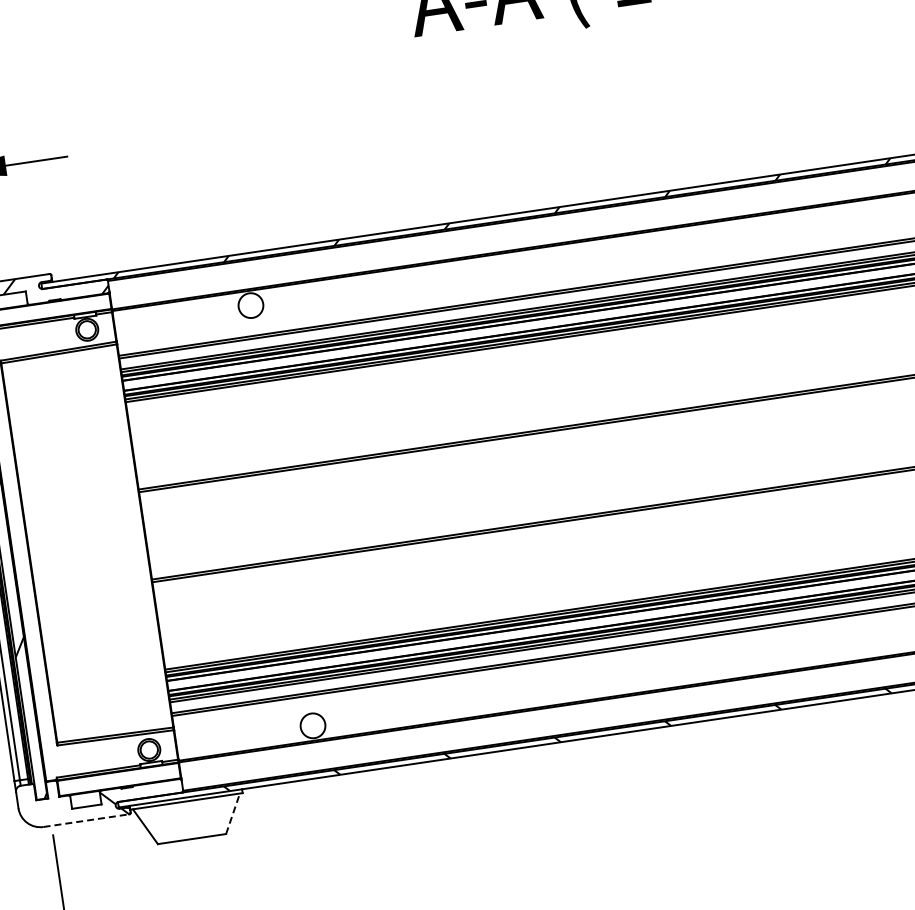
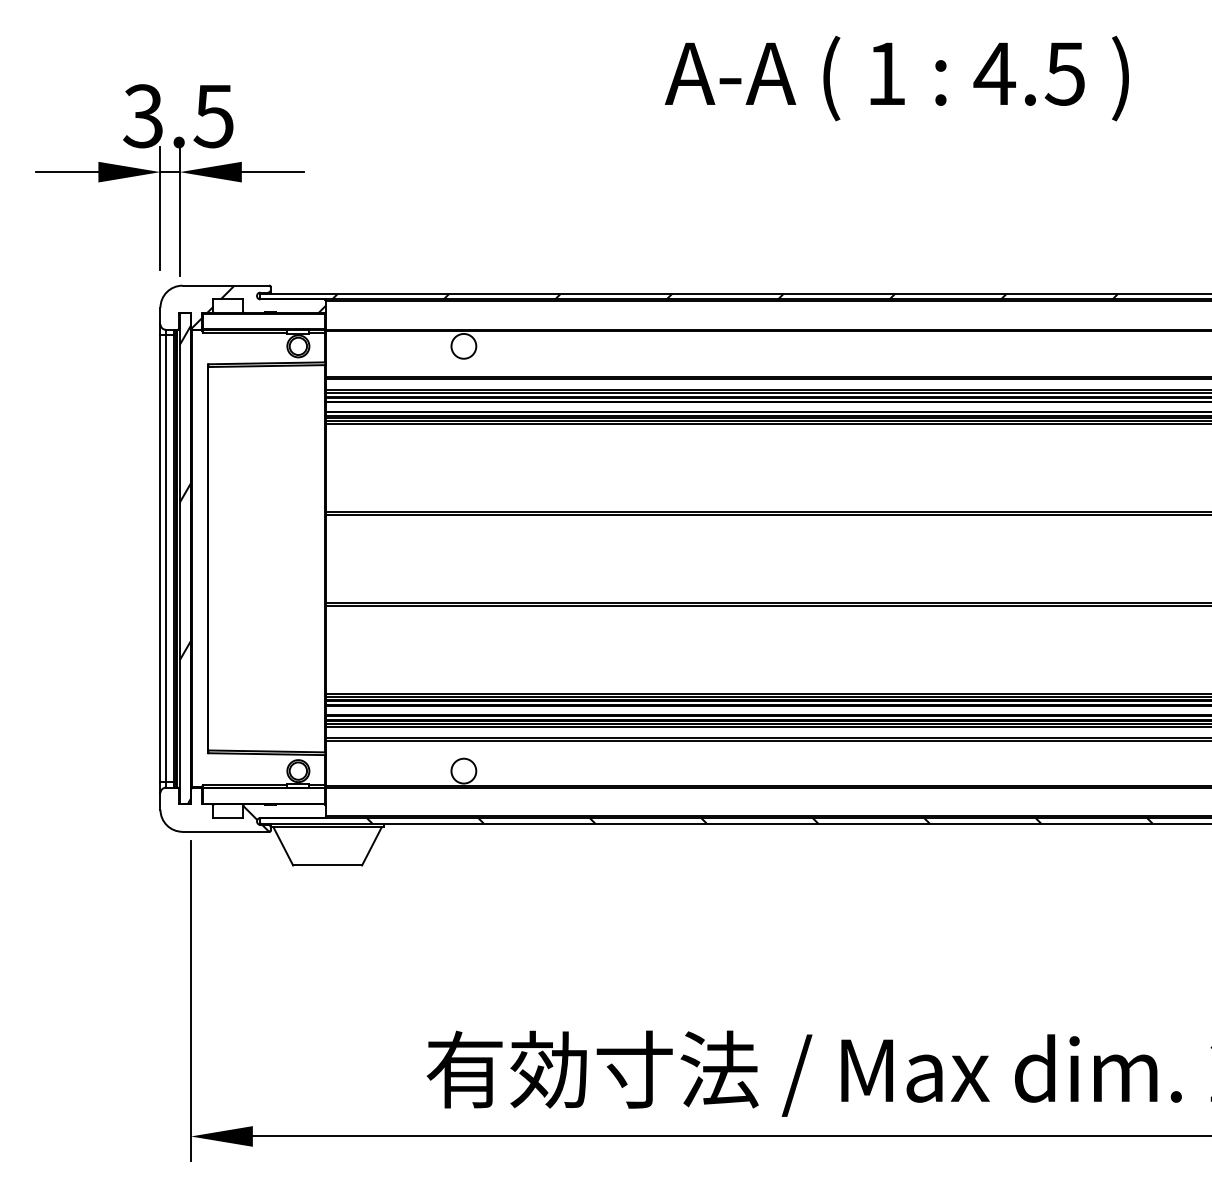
line: (233, 813) -> (372, 846), dashed -> solid
line: (87, 820) -> (226, 831), dashed -> solid

